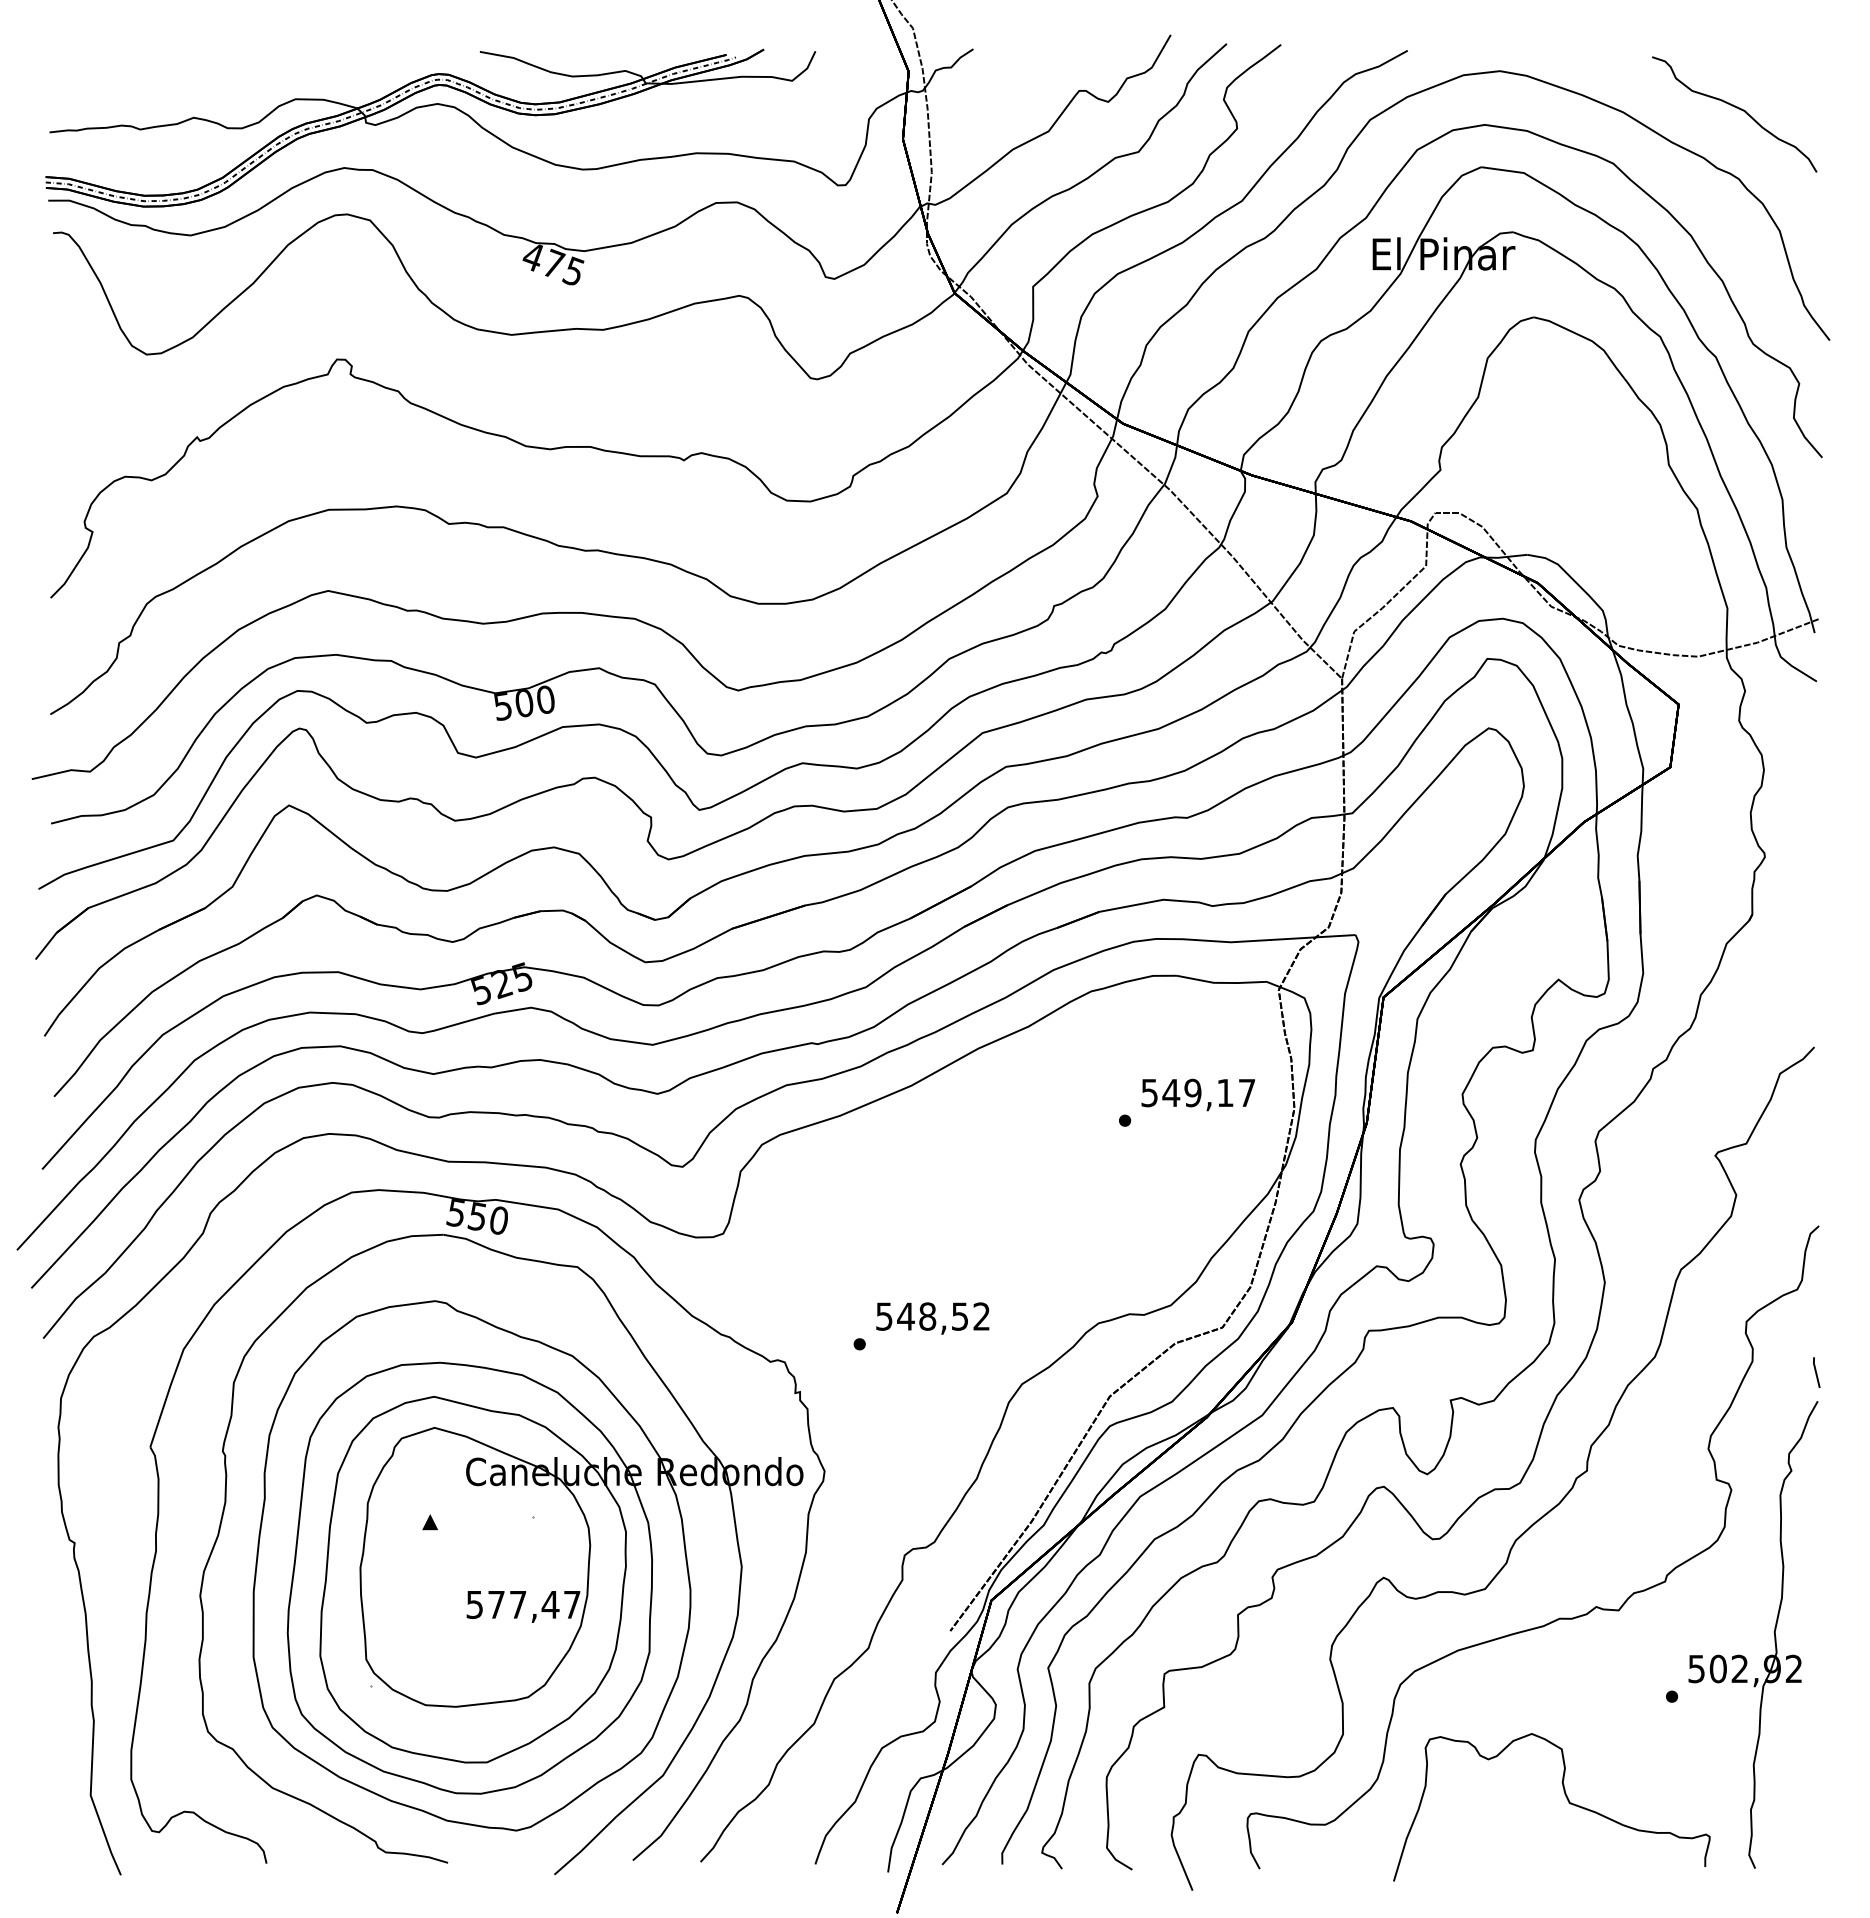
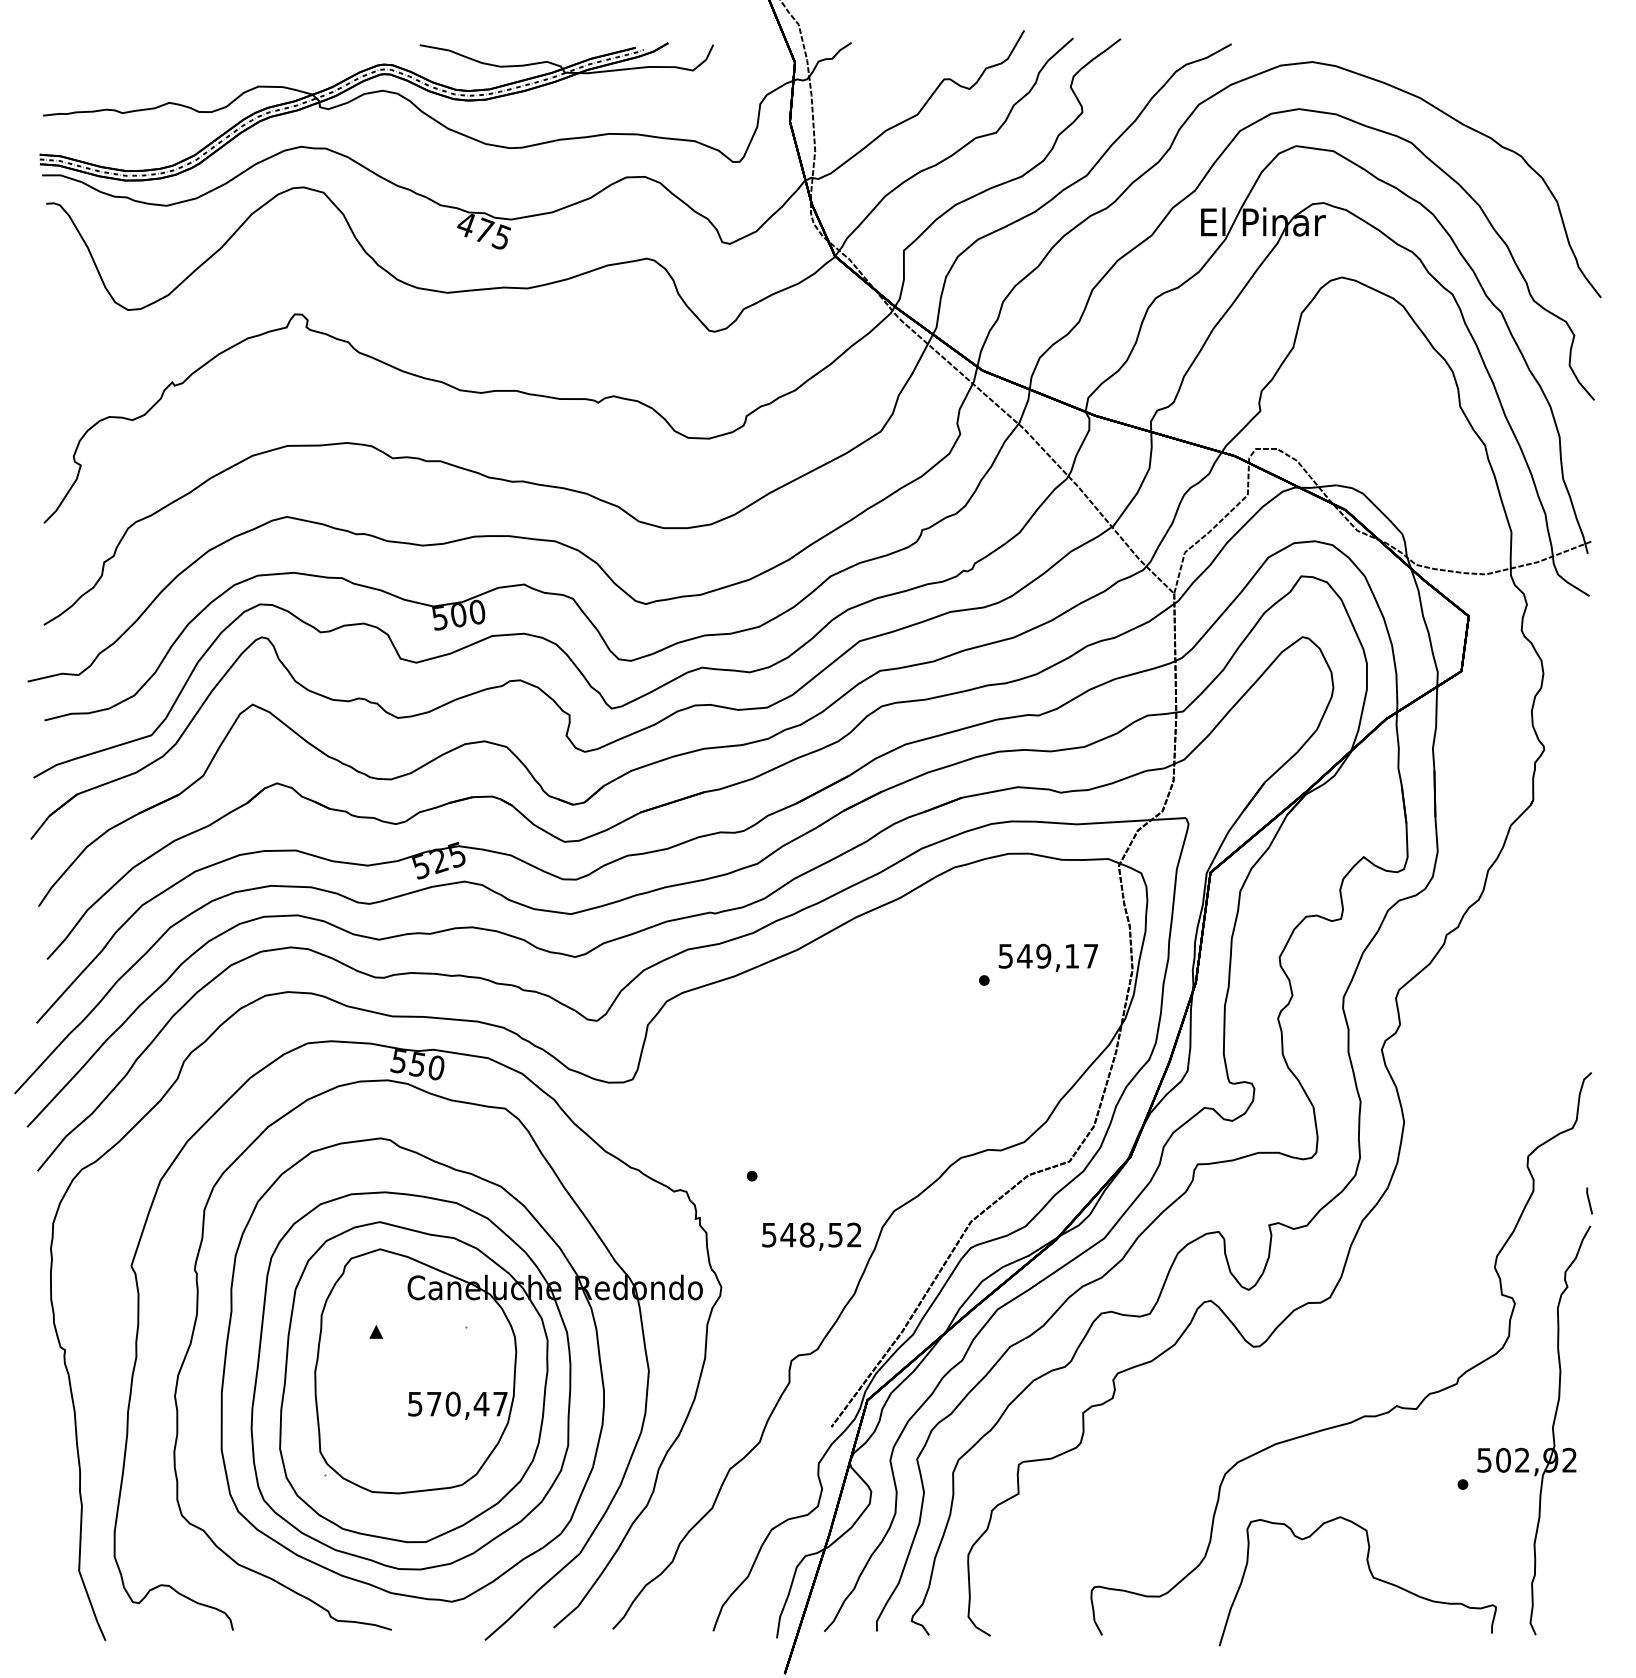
curve: (1736, 108) -> (1519, 94), removed
text: (932, 1318) -> (811, 1236), moved
curve: (1532, 1523) -> (1340, 1332), removed
text: (517, 1604) -> (452, 1403), 577,47 -> 570,47

